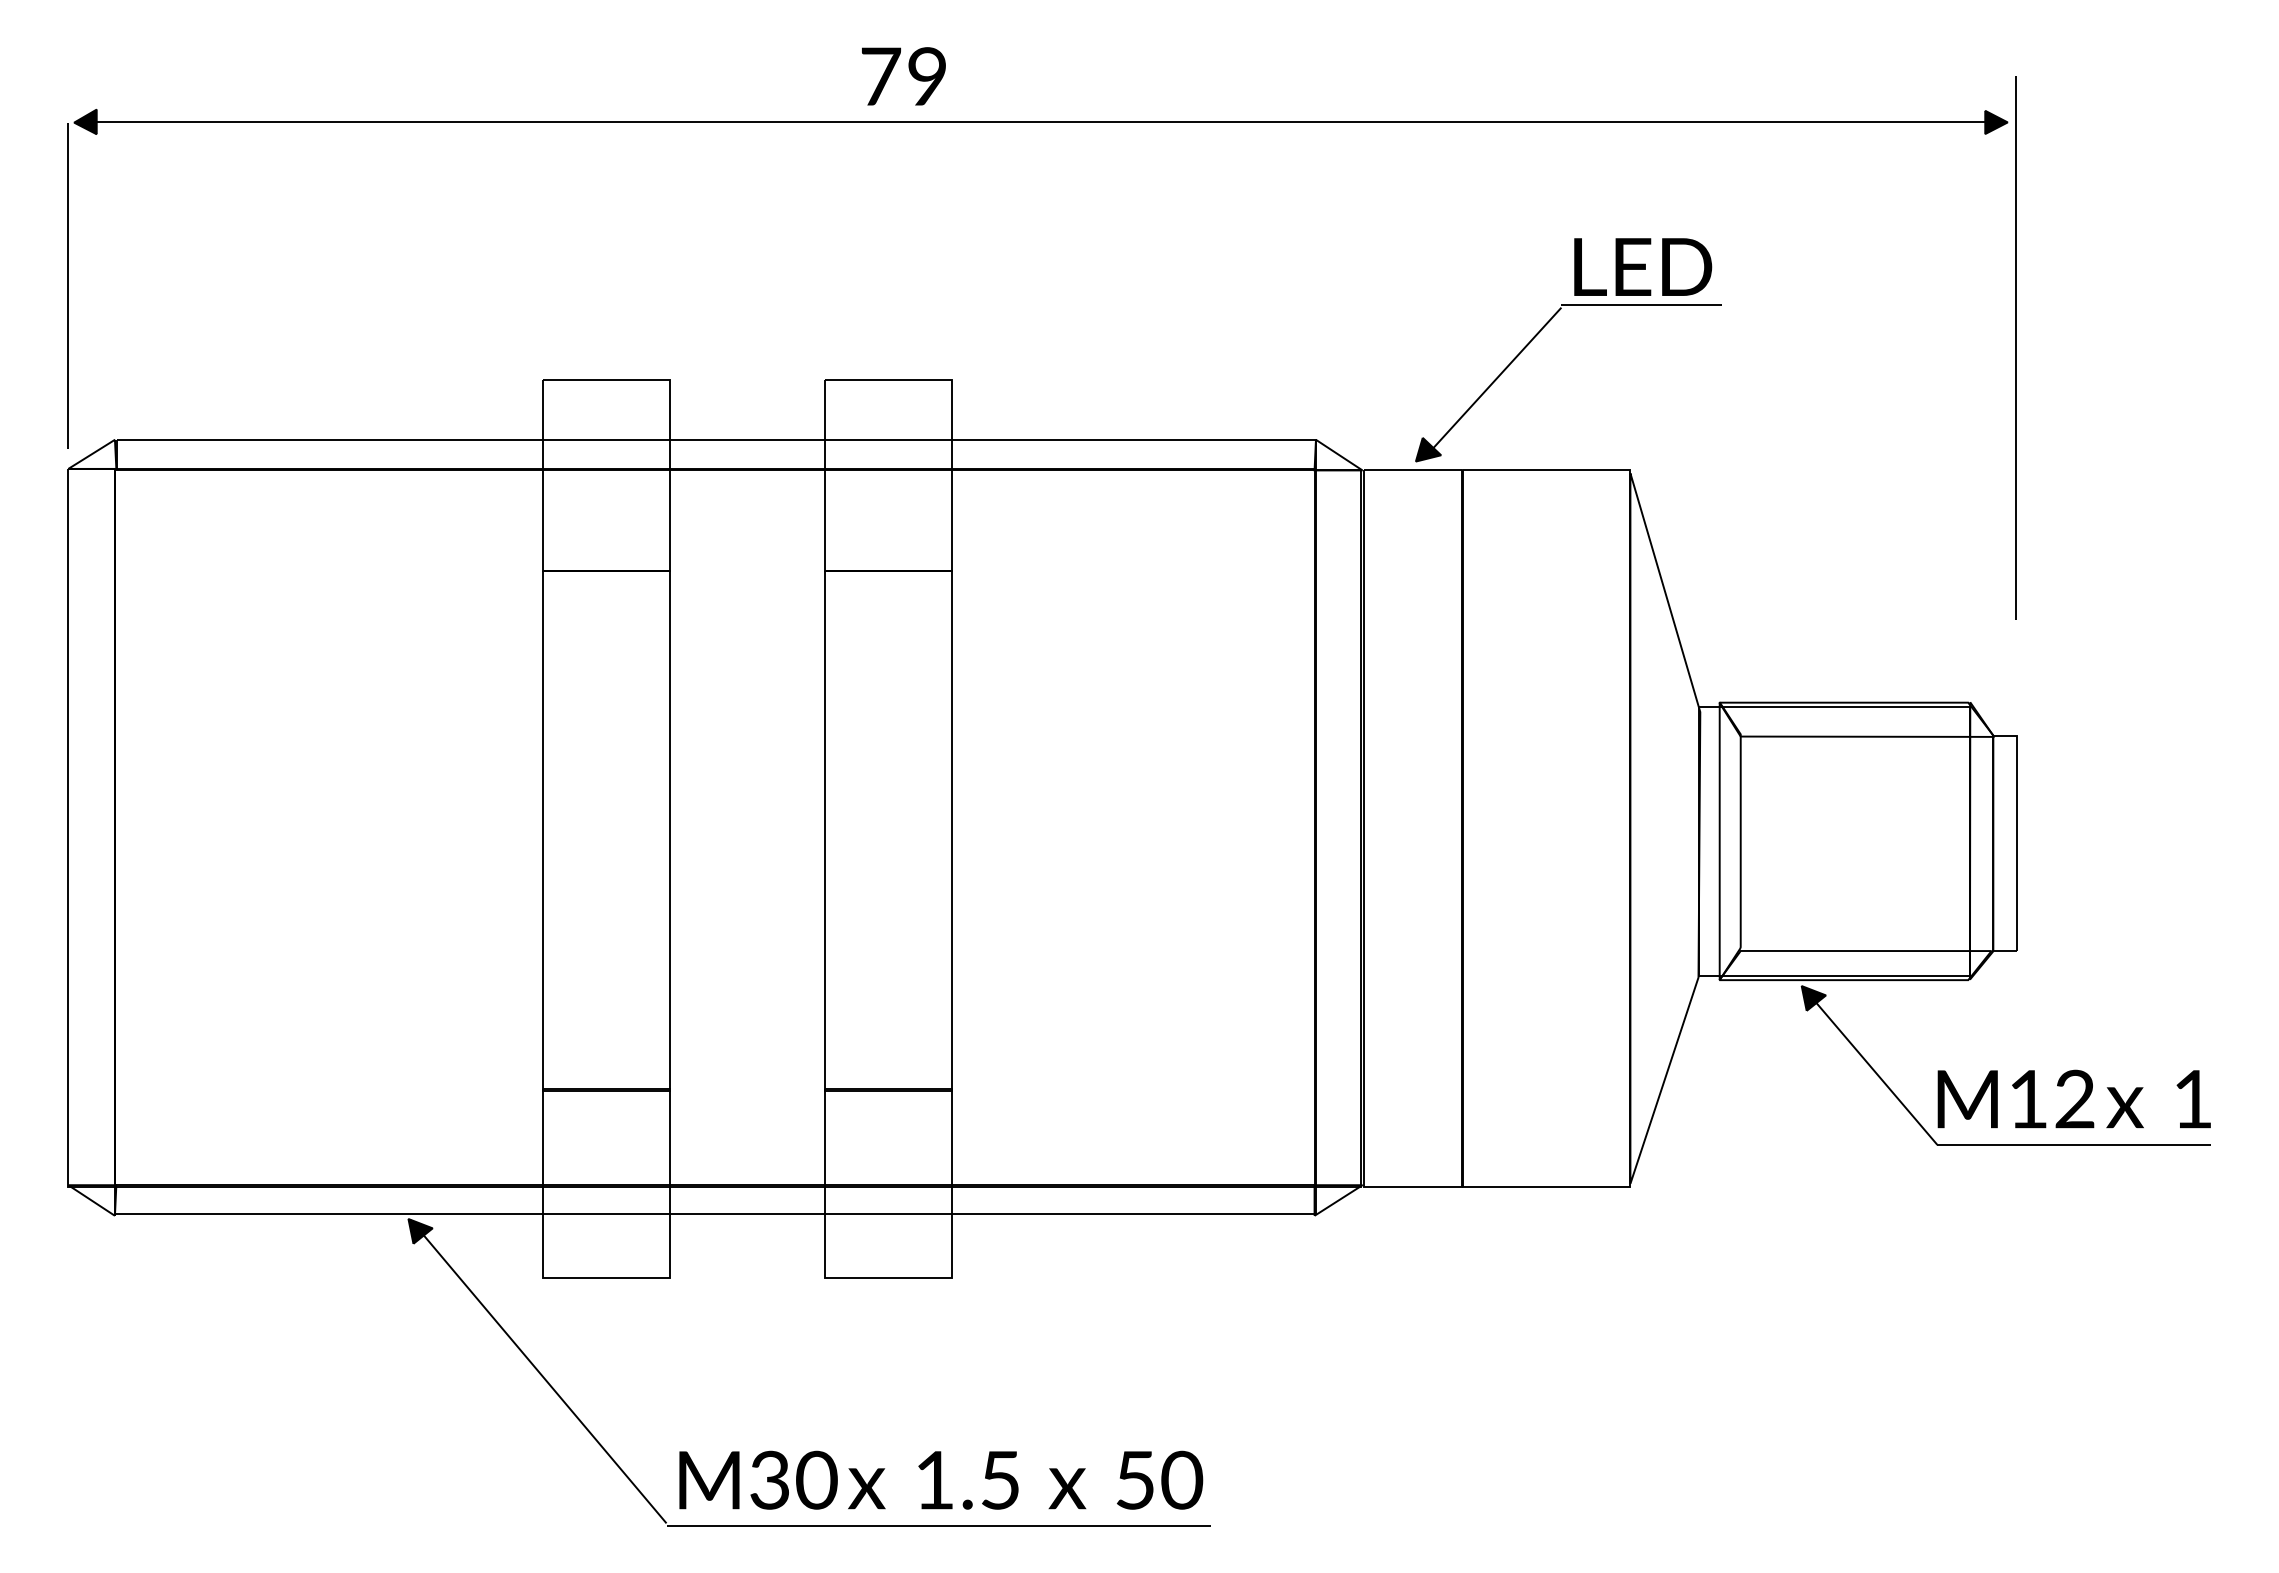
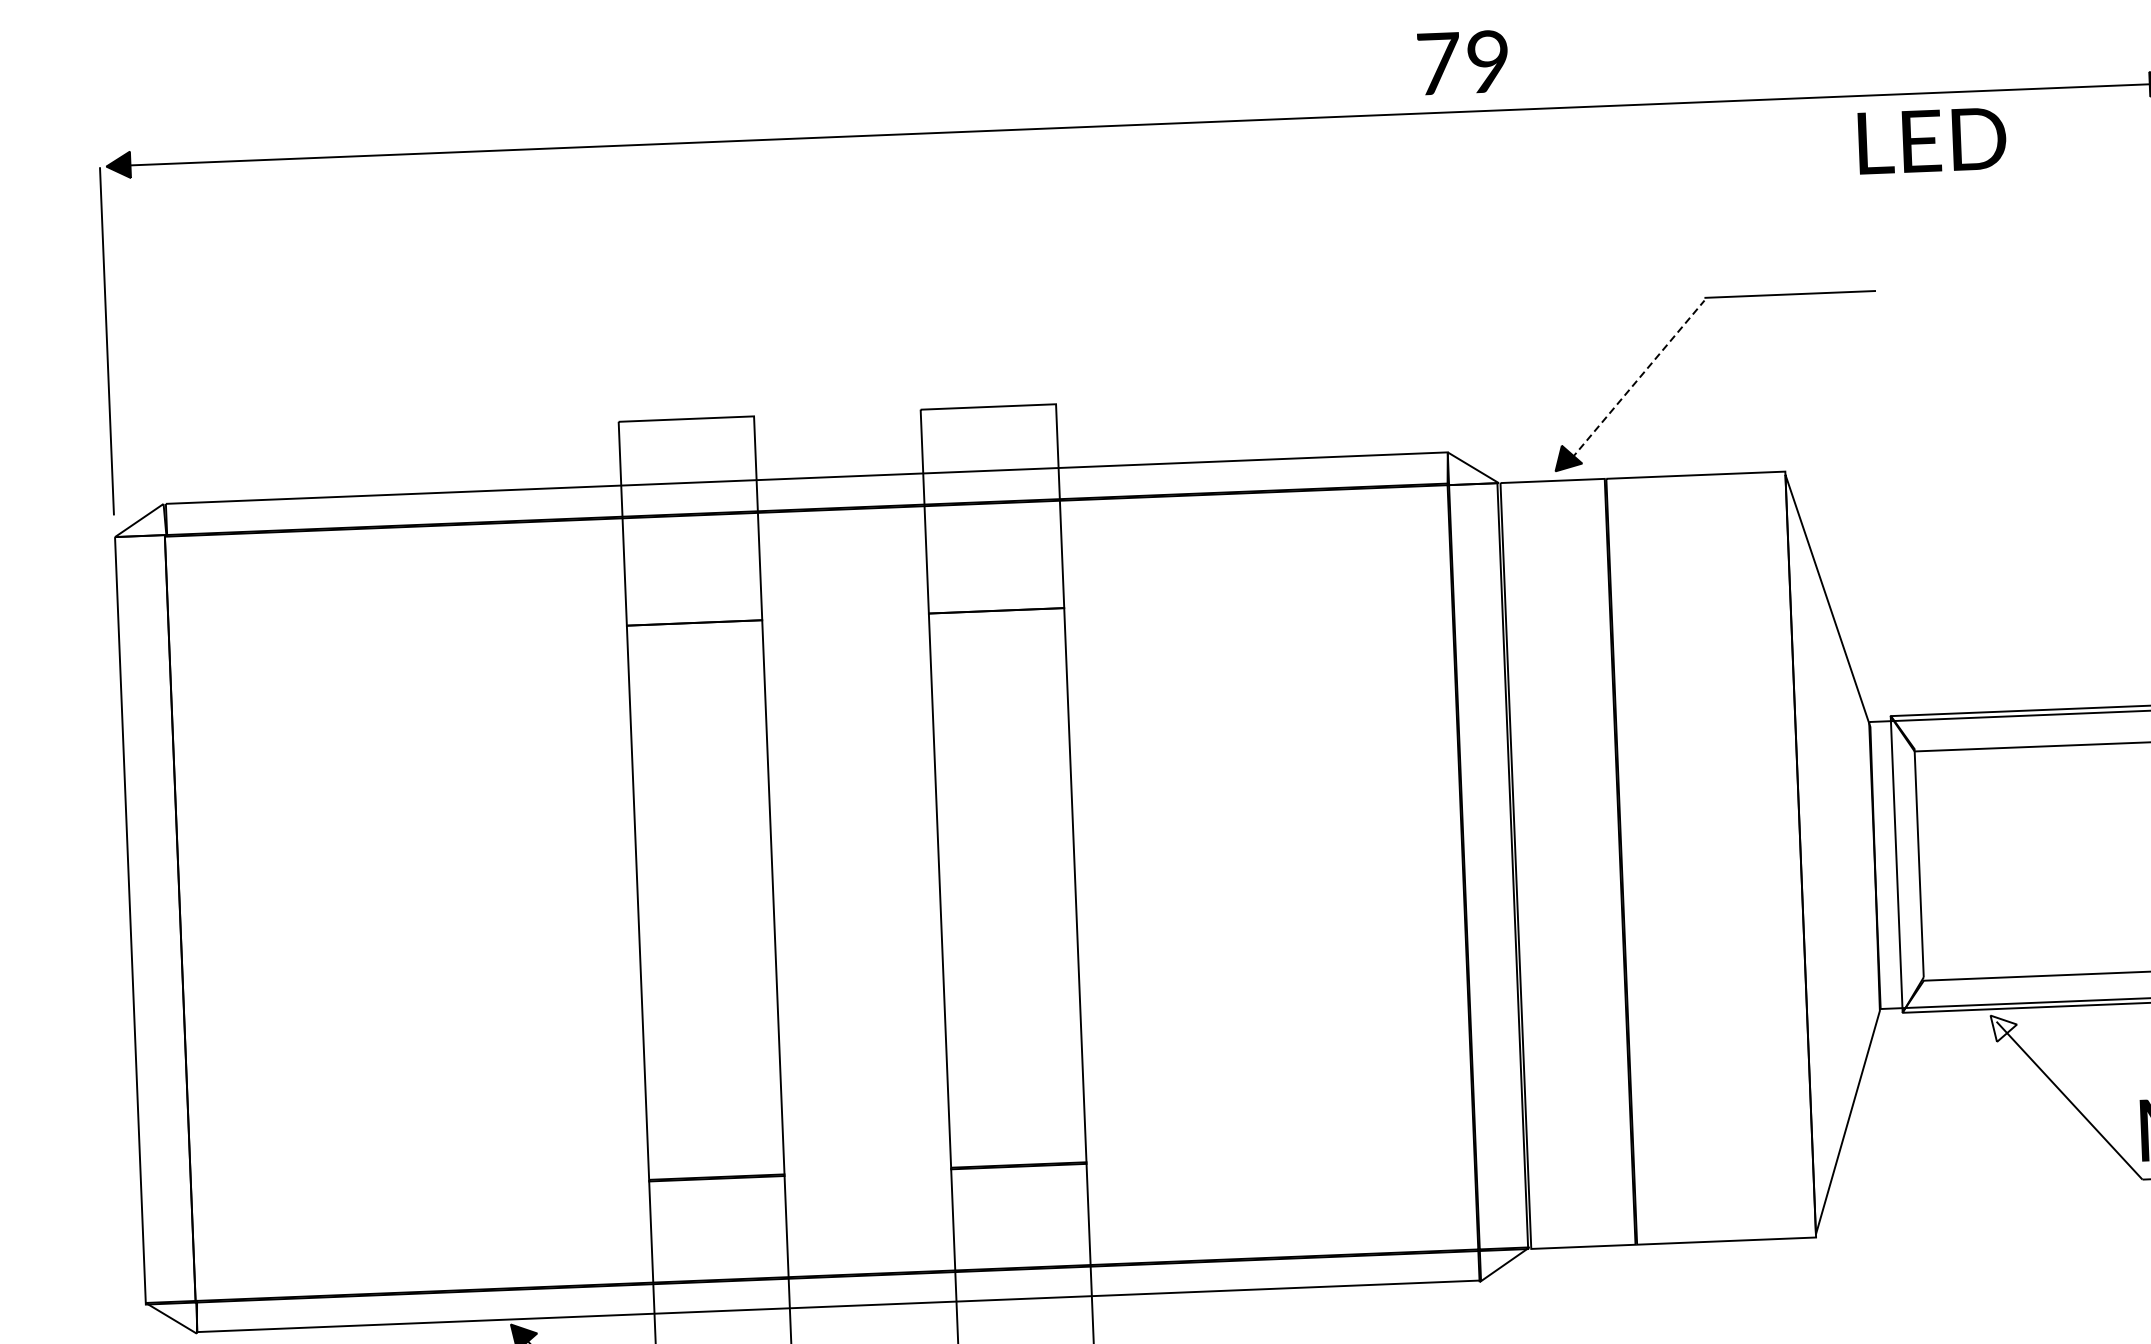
text: (903, 76) -> (1462, 62), moved
text: (1643, 266) -> (1932, 140), moved
line: (1496, 378) -> (1638, 379), solid -> dashed
fill: (1813, 998) -> (2003, 1028), removed

